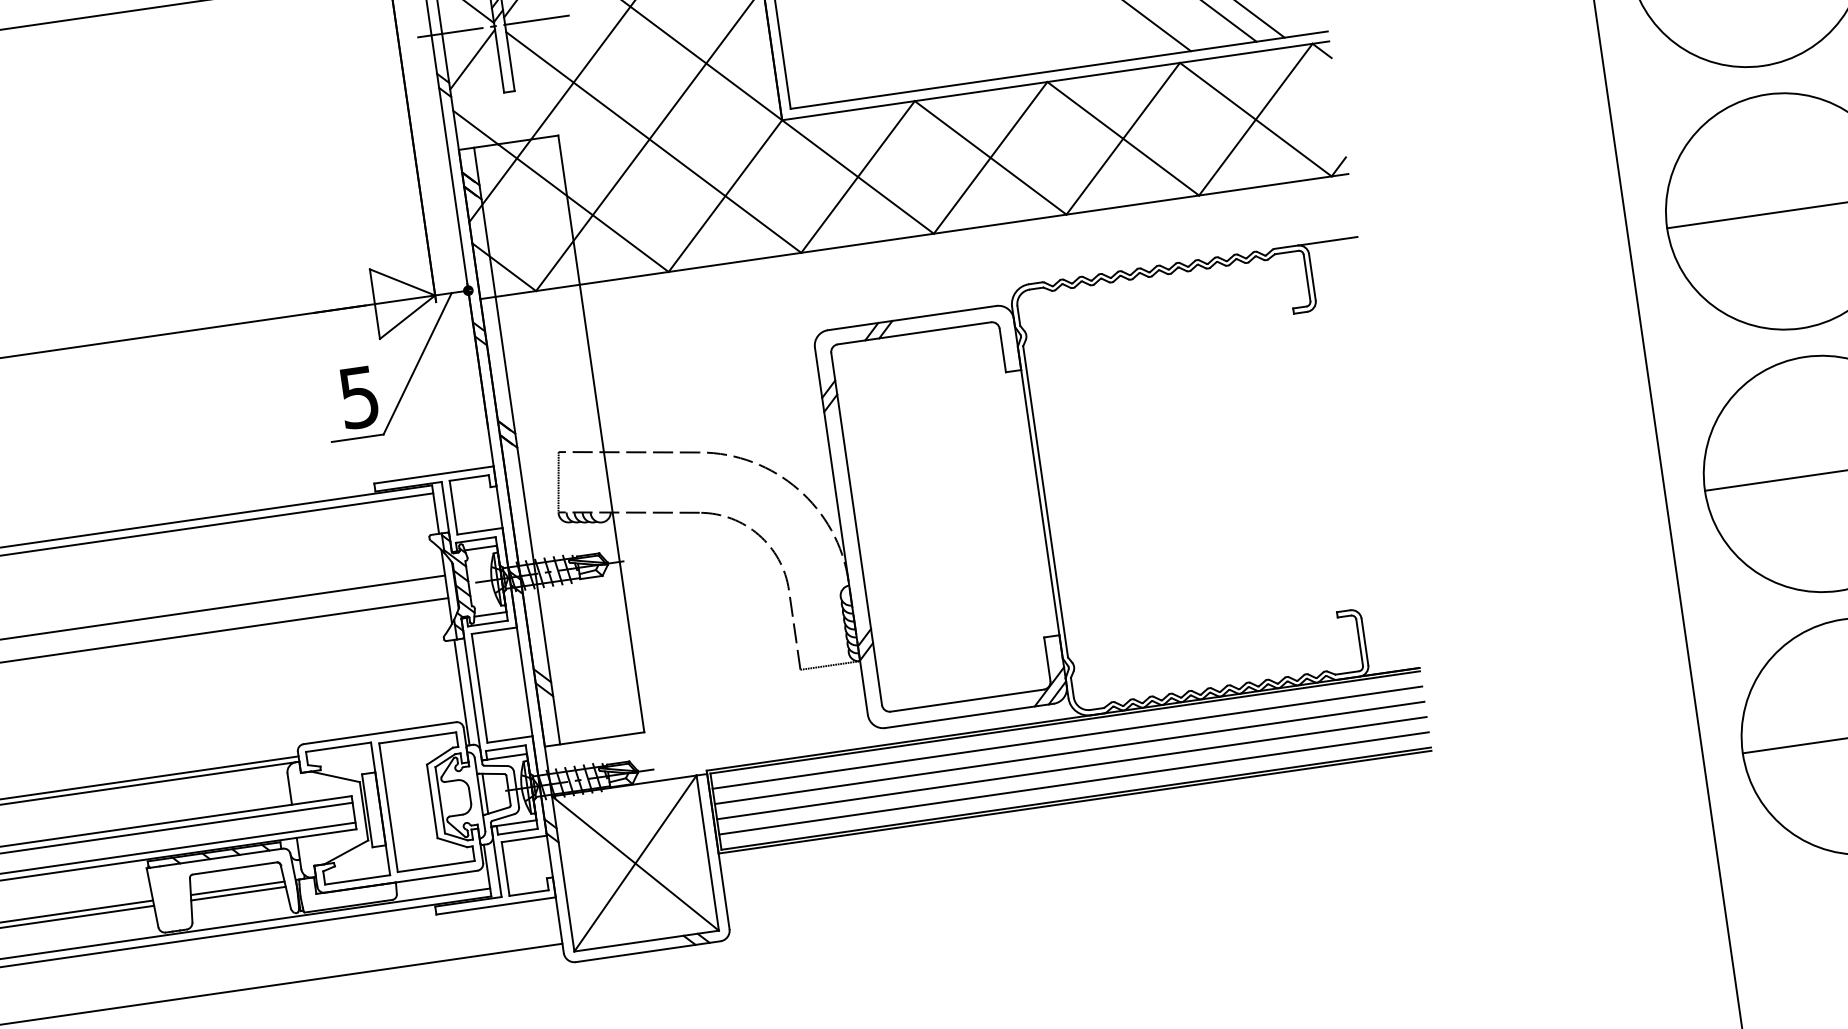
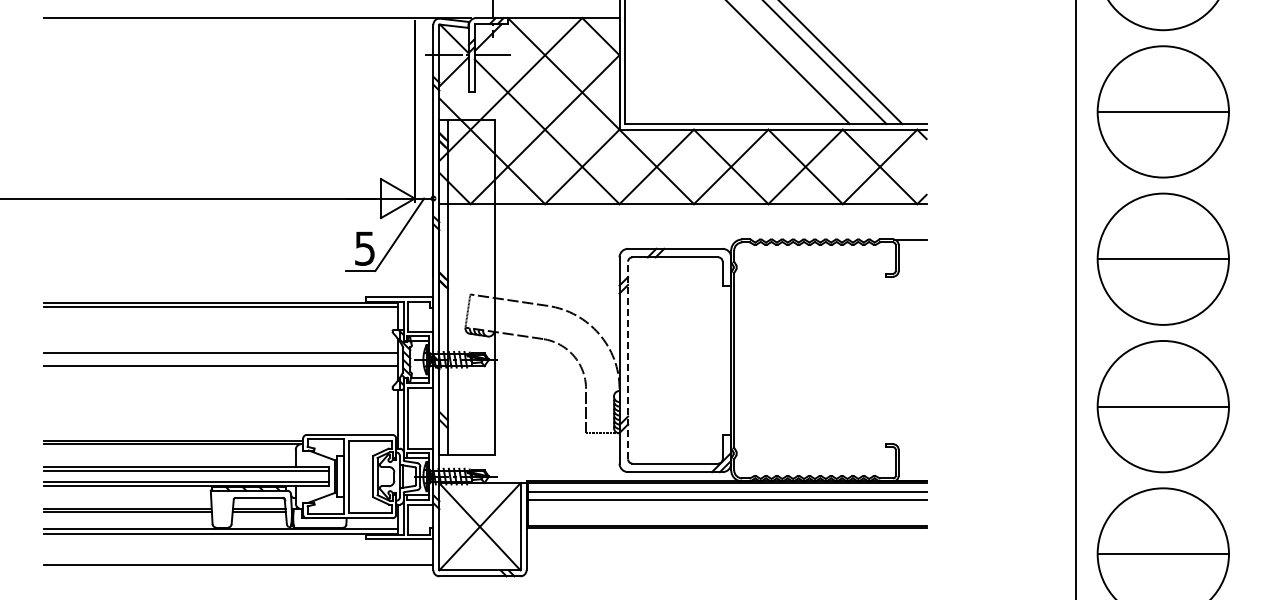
line: (857, 529) -> (628, 360), solid -> dashed
line: (1071, 767) -> (727, 508), removed
line: (1074, 783) -> (727, 517), removed

